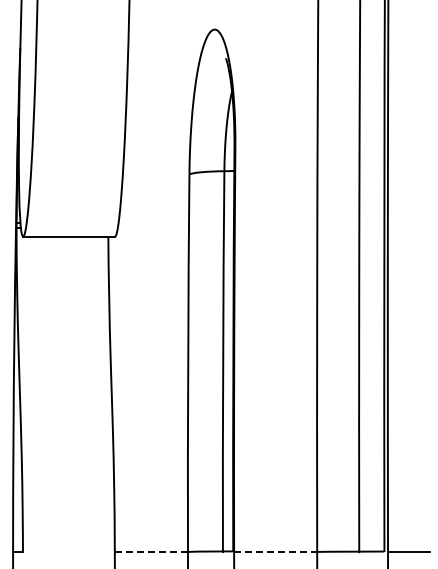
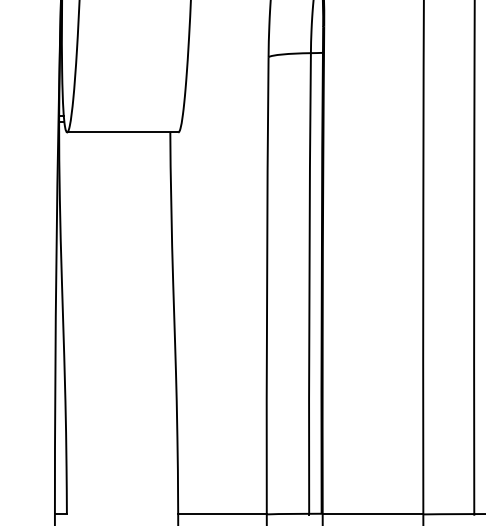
line: (151, 551) -> (222, 513), dashed -> solid
line: (275, 551) -> (372, 513), dashed -> solid

